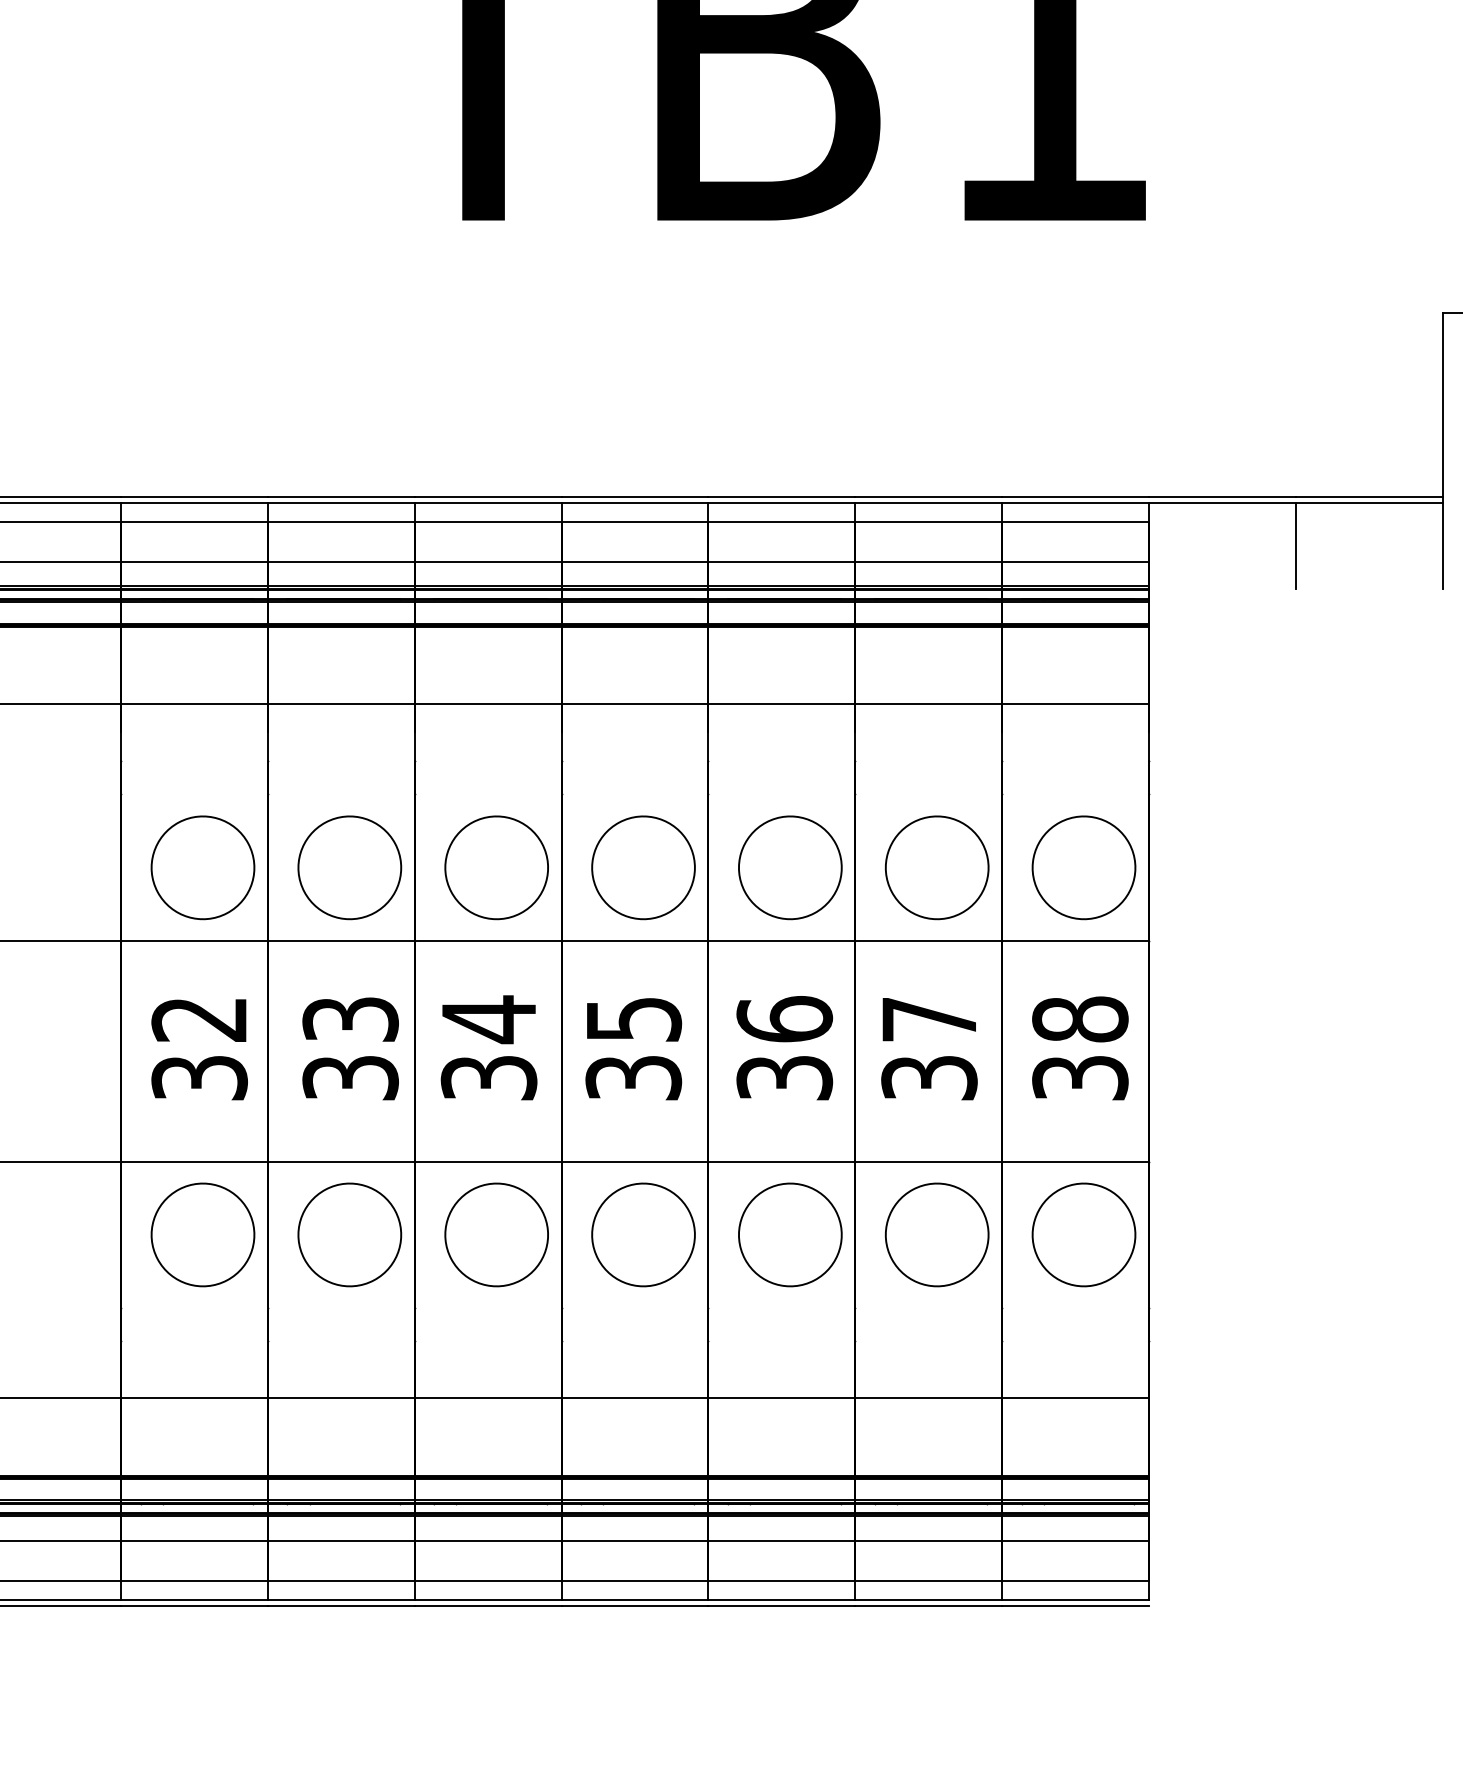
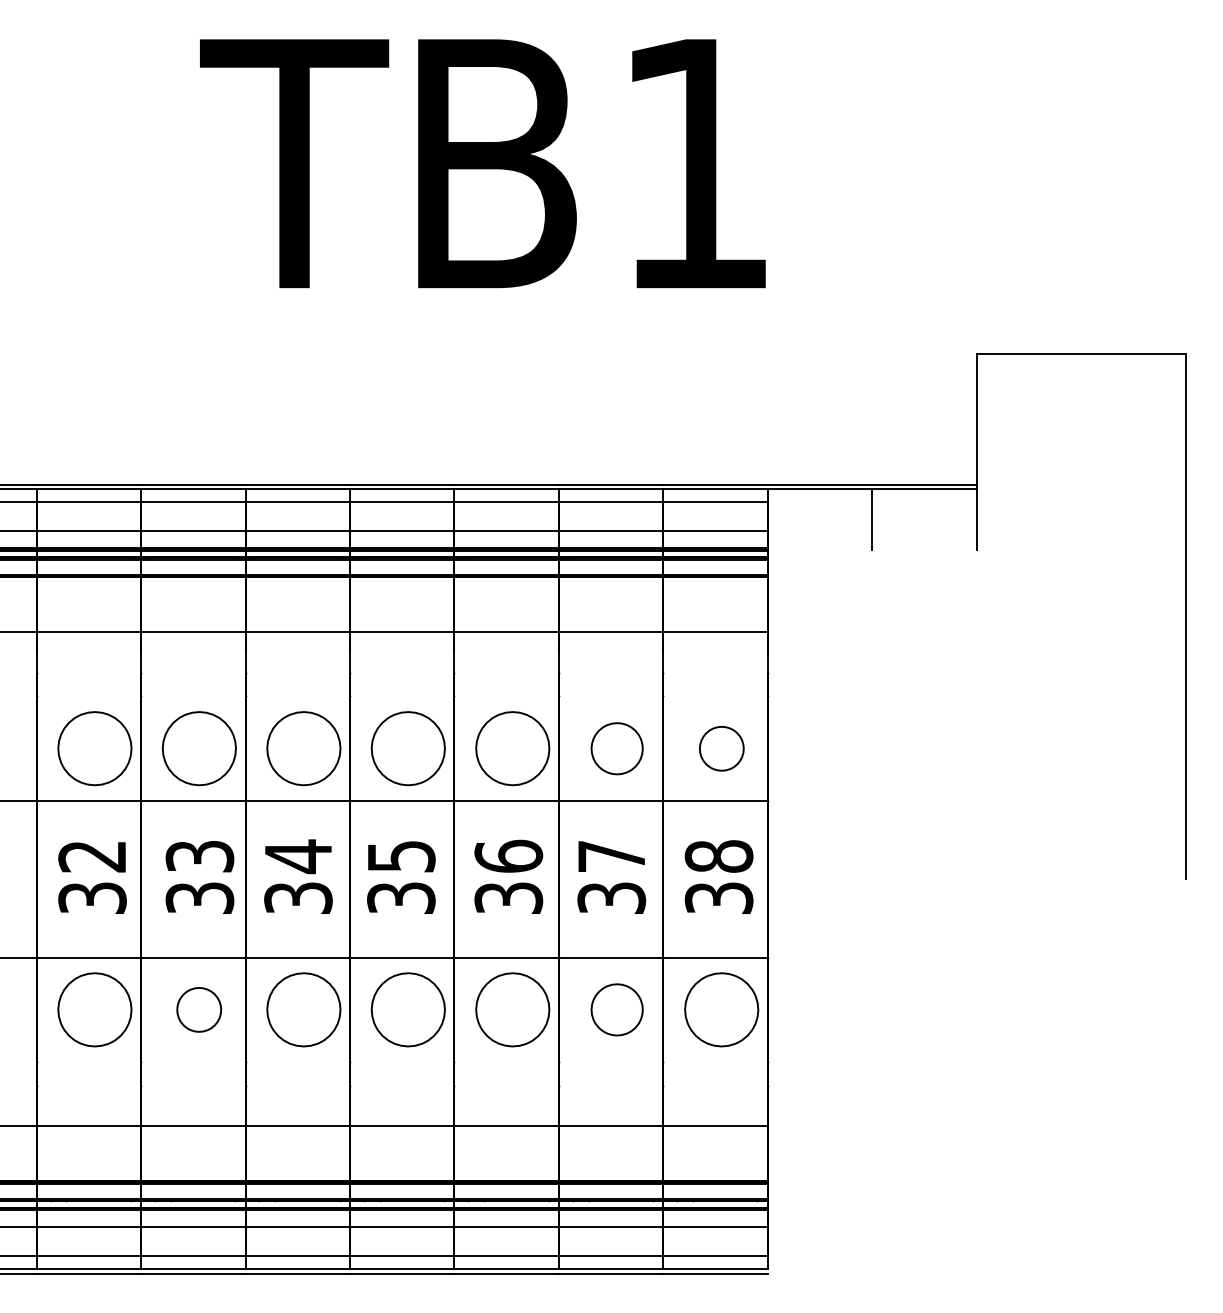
part: (936, 867) -> (616, 748), size x0.7
part: (1083, 867) -> (721, 748), size x0.6
part: (348, 1234) -> (198, 1009), size x0.6
part: (936, 1234) -> (616, 1009), size x0.7

